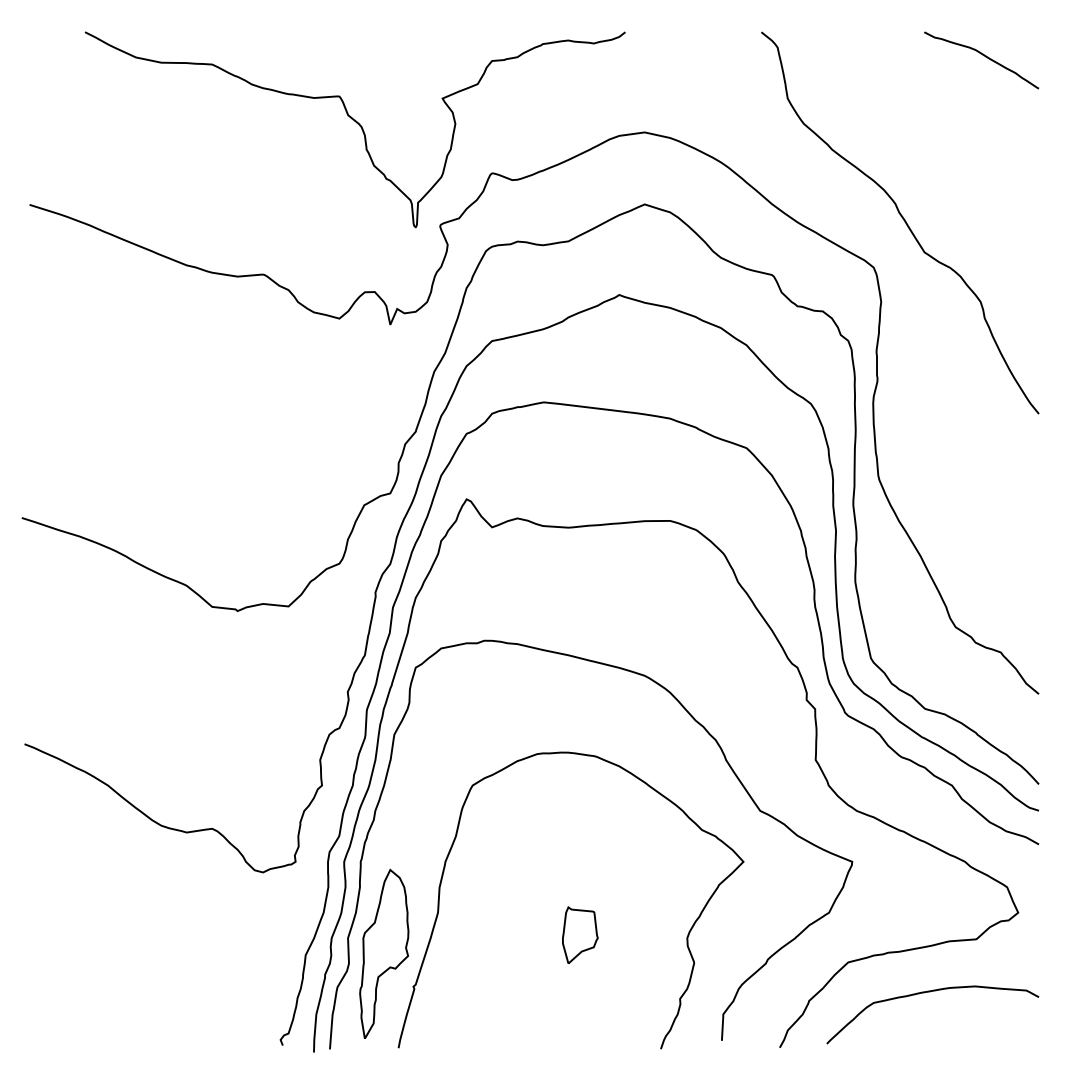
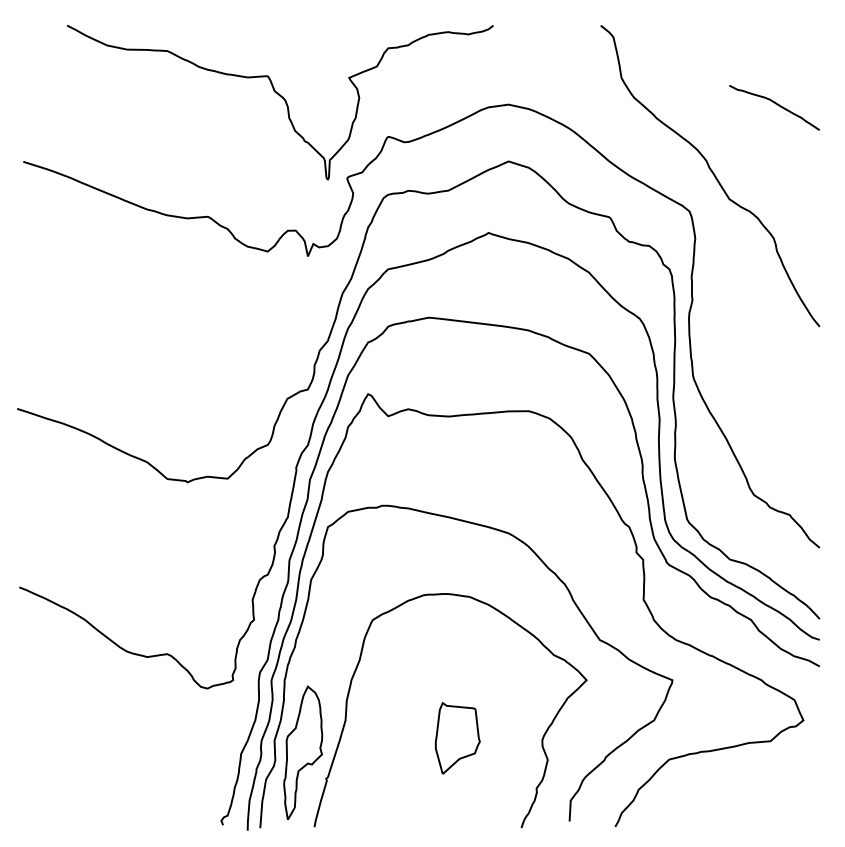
curve: (984, 56) -> (776, 104), moved
part: (580, 934) -> (458, 737), size x1.6
curve: (930, 992) -> (734, 783), removed

